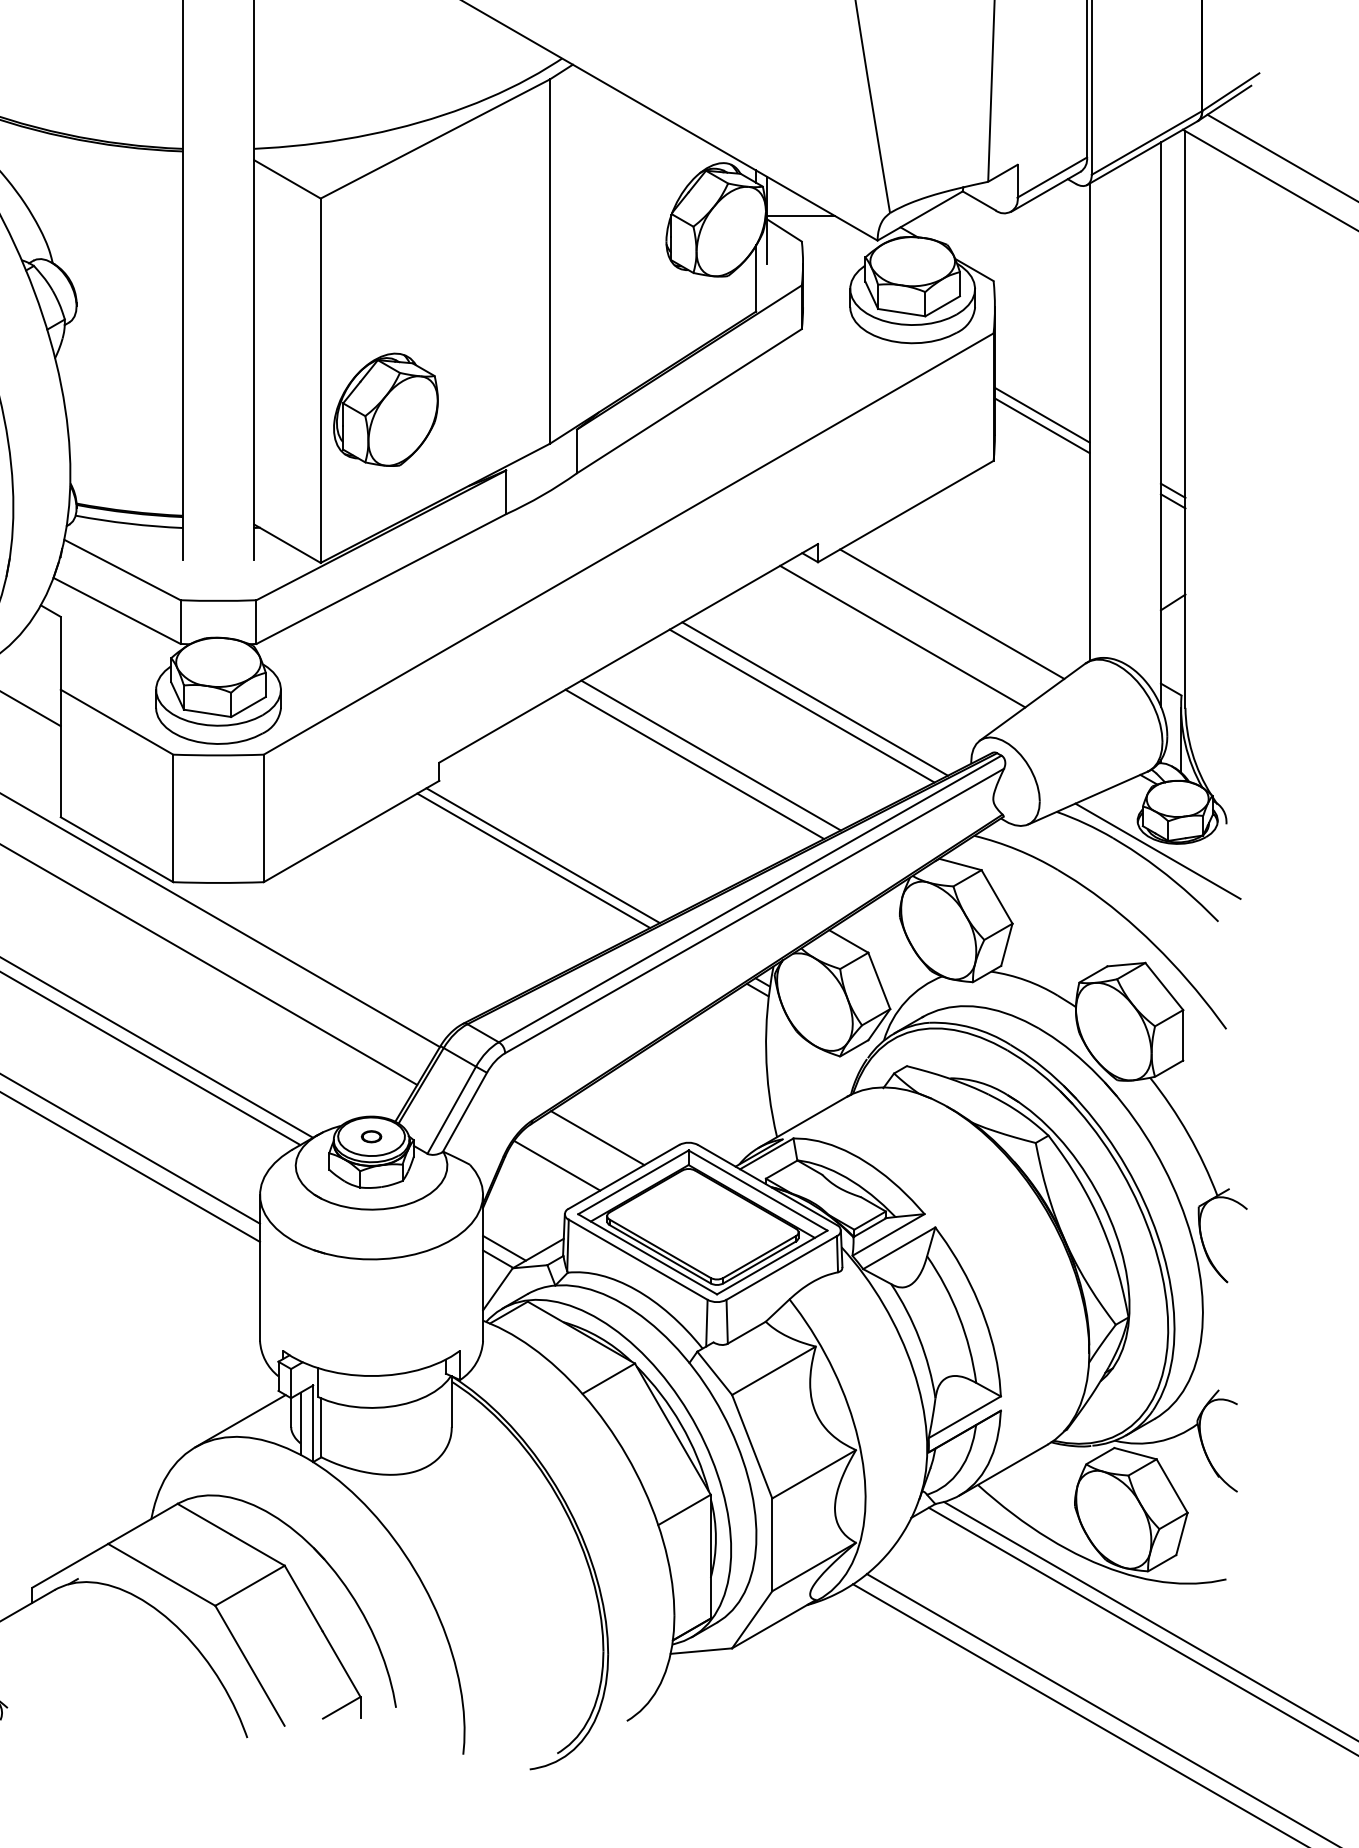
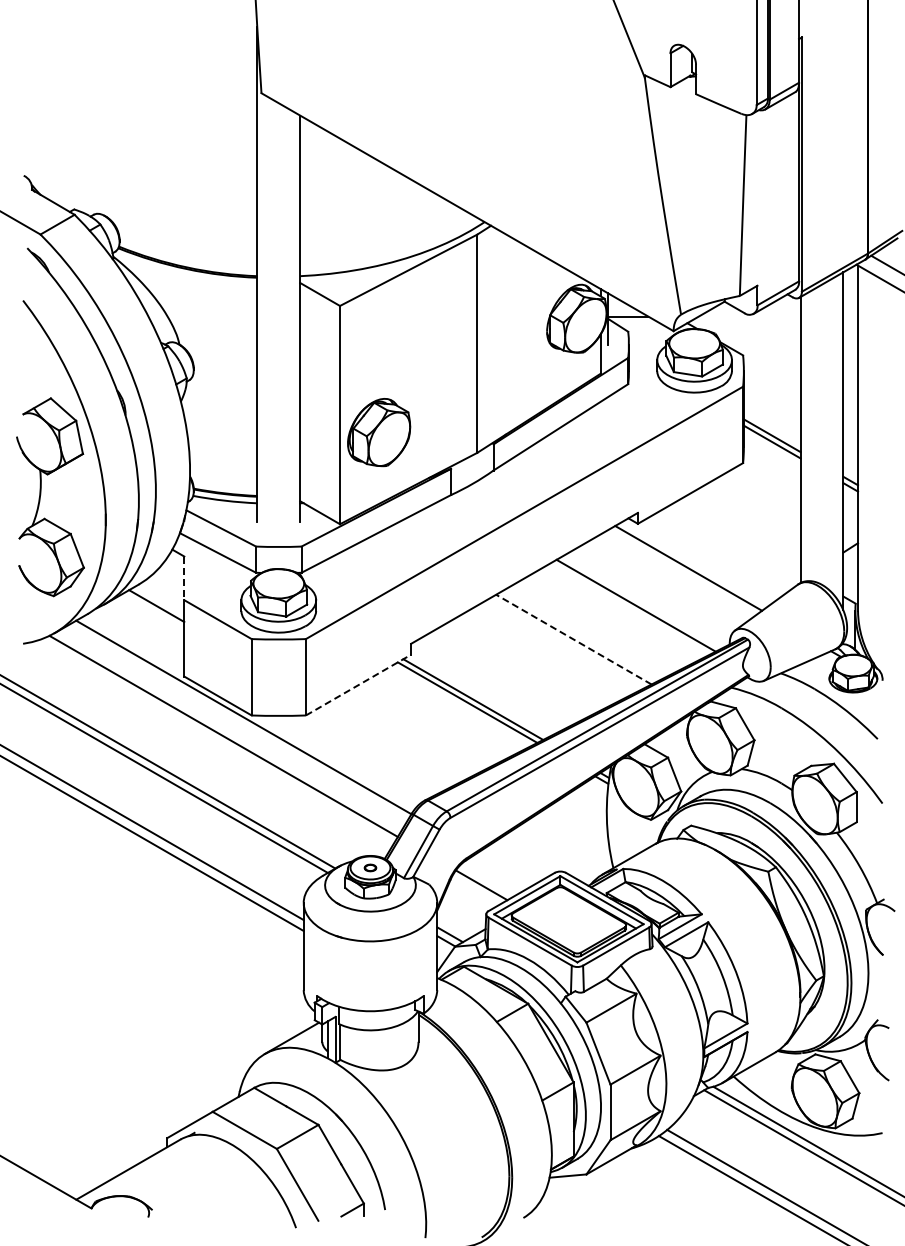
line: (952, 613) -> (718, 554), removed
line: (61, 653) -> (184, 578), solid -> dashed
line: (802, 705) -> (628, 609), removed
line: (710, 755) -> (573, 639), solid -> dashed
line: (693, 763) -> (563, 644), removed
line: (351, 832) -> (358, 685), solid -> dashed
line: (1157, 850) -> (841, 696), removed
line: (596, 1137) -> (505, 868), removed

